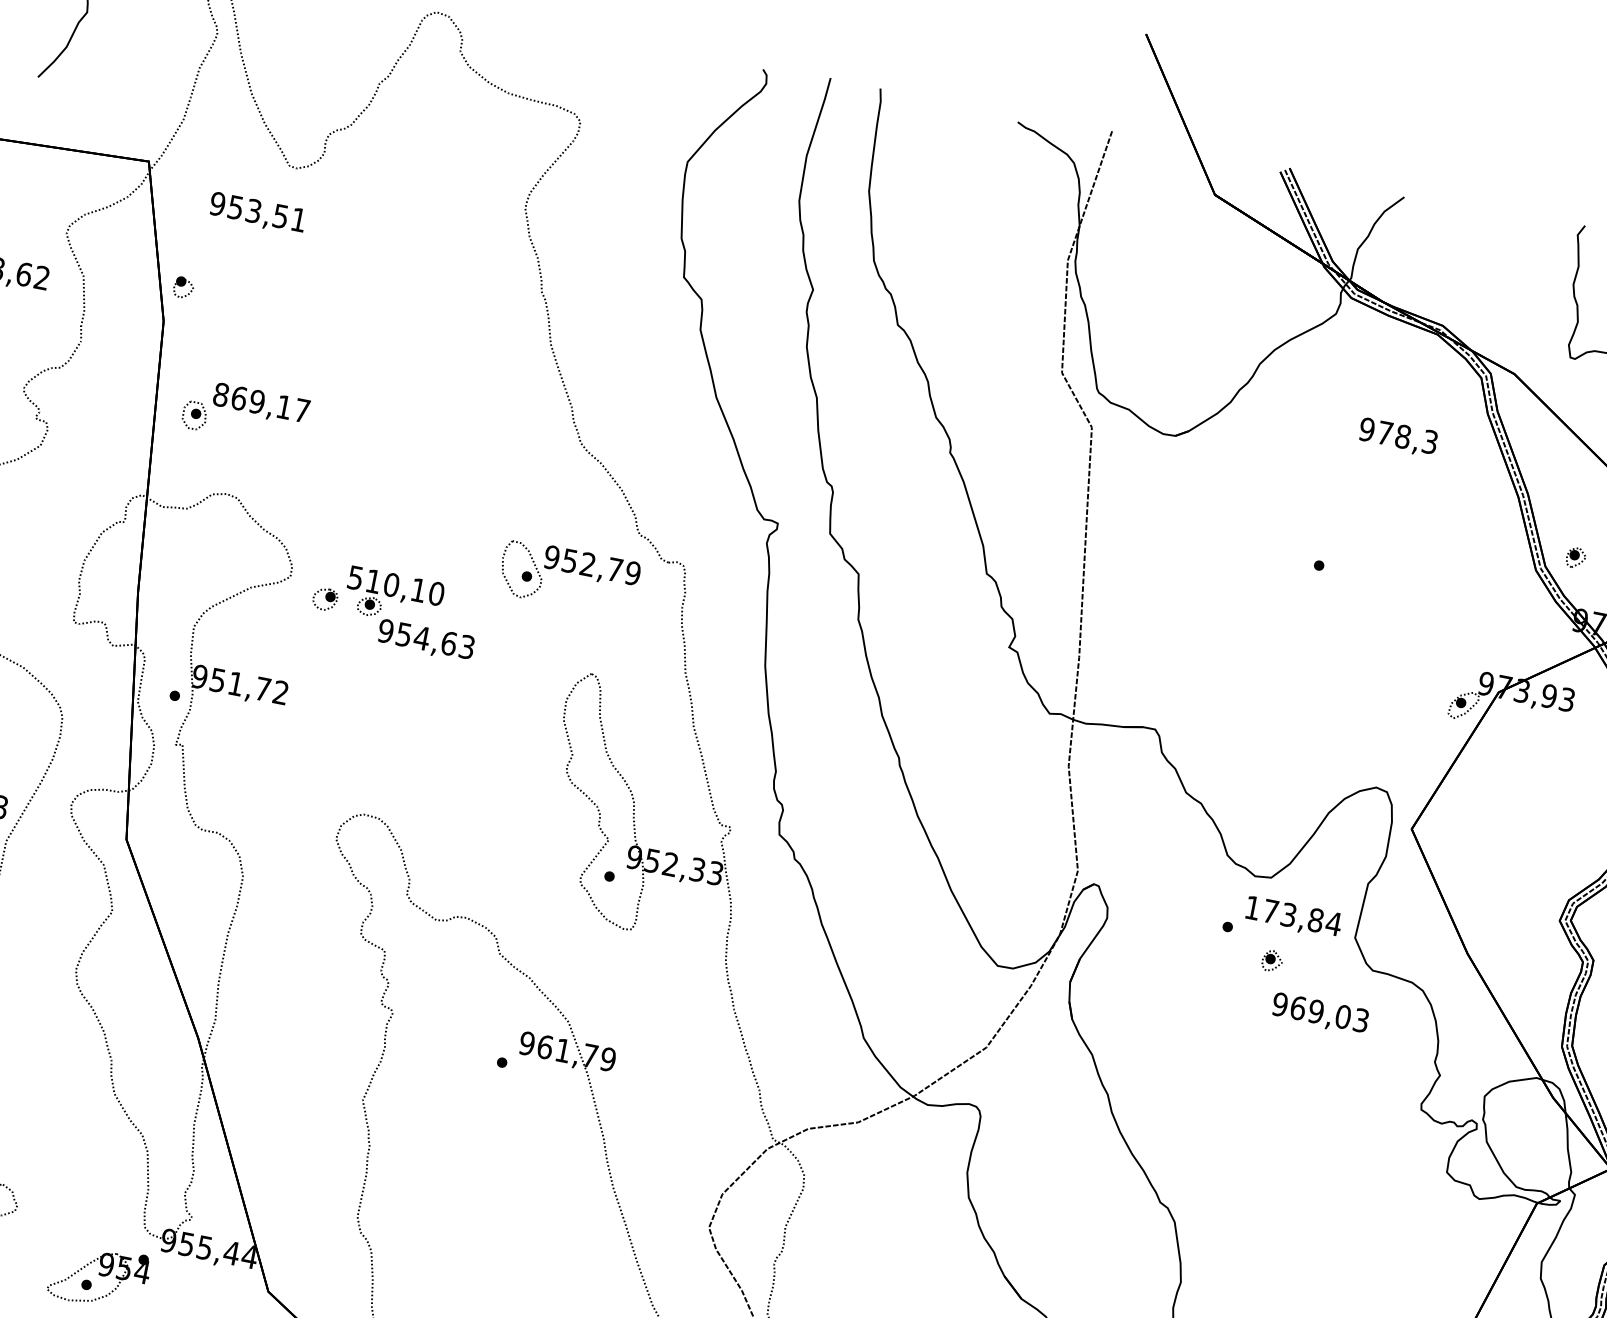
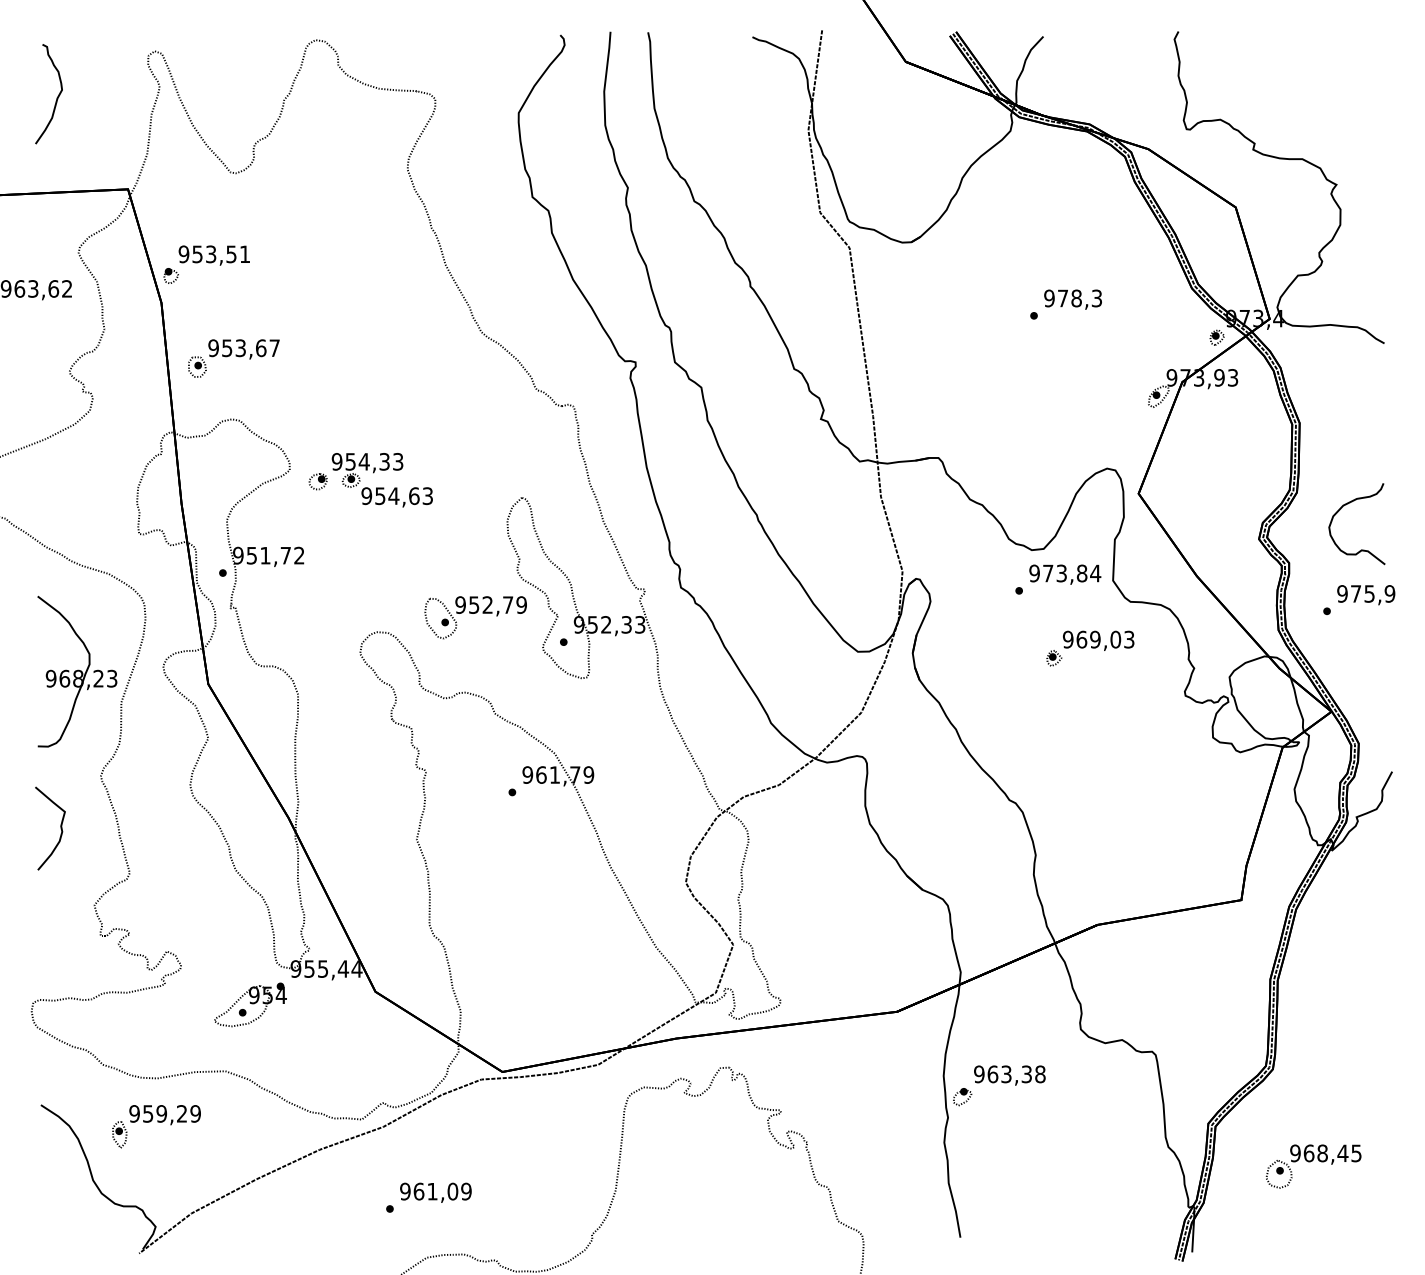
text: (256, 213) -> (213, 255), moved
text: (252, 401) -> (237, 348), 869,17 -> 953,67
text: (1397, 437) -> (1072, 299), moved
part: (1575, 557) -> (1216, 337), moved
part: (568, 577) -> (475, 617), moved
text: (395, 585) -> (367, 461), 510,10 -> 954,33
text: (1252, 907) -> (1034, 573), 173,84 -> 973,84
part: (1272, 961) -> (1054, 658), moved

